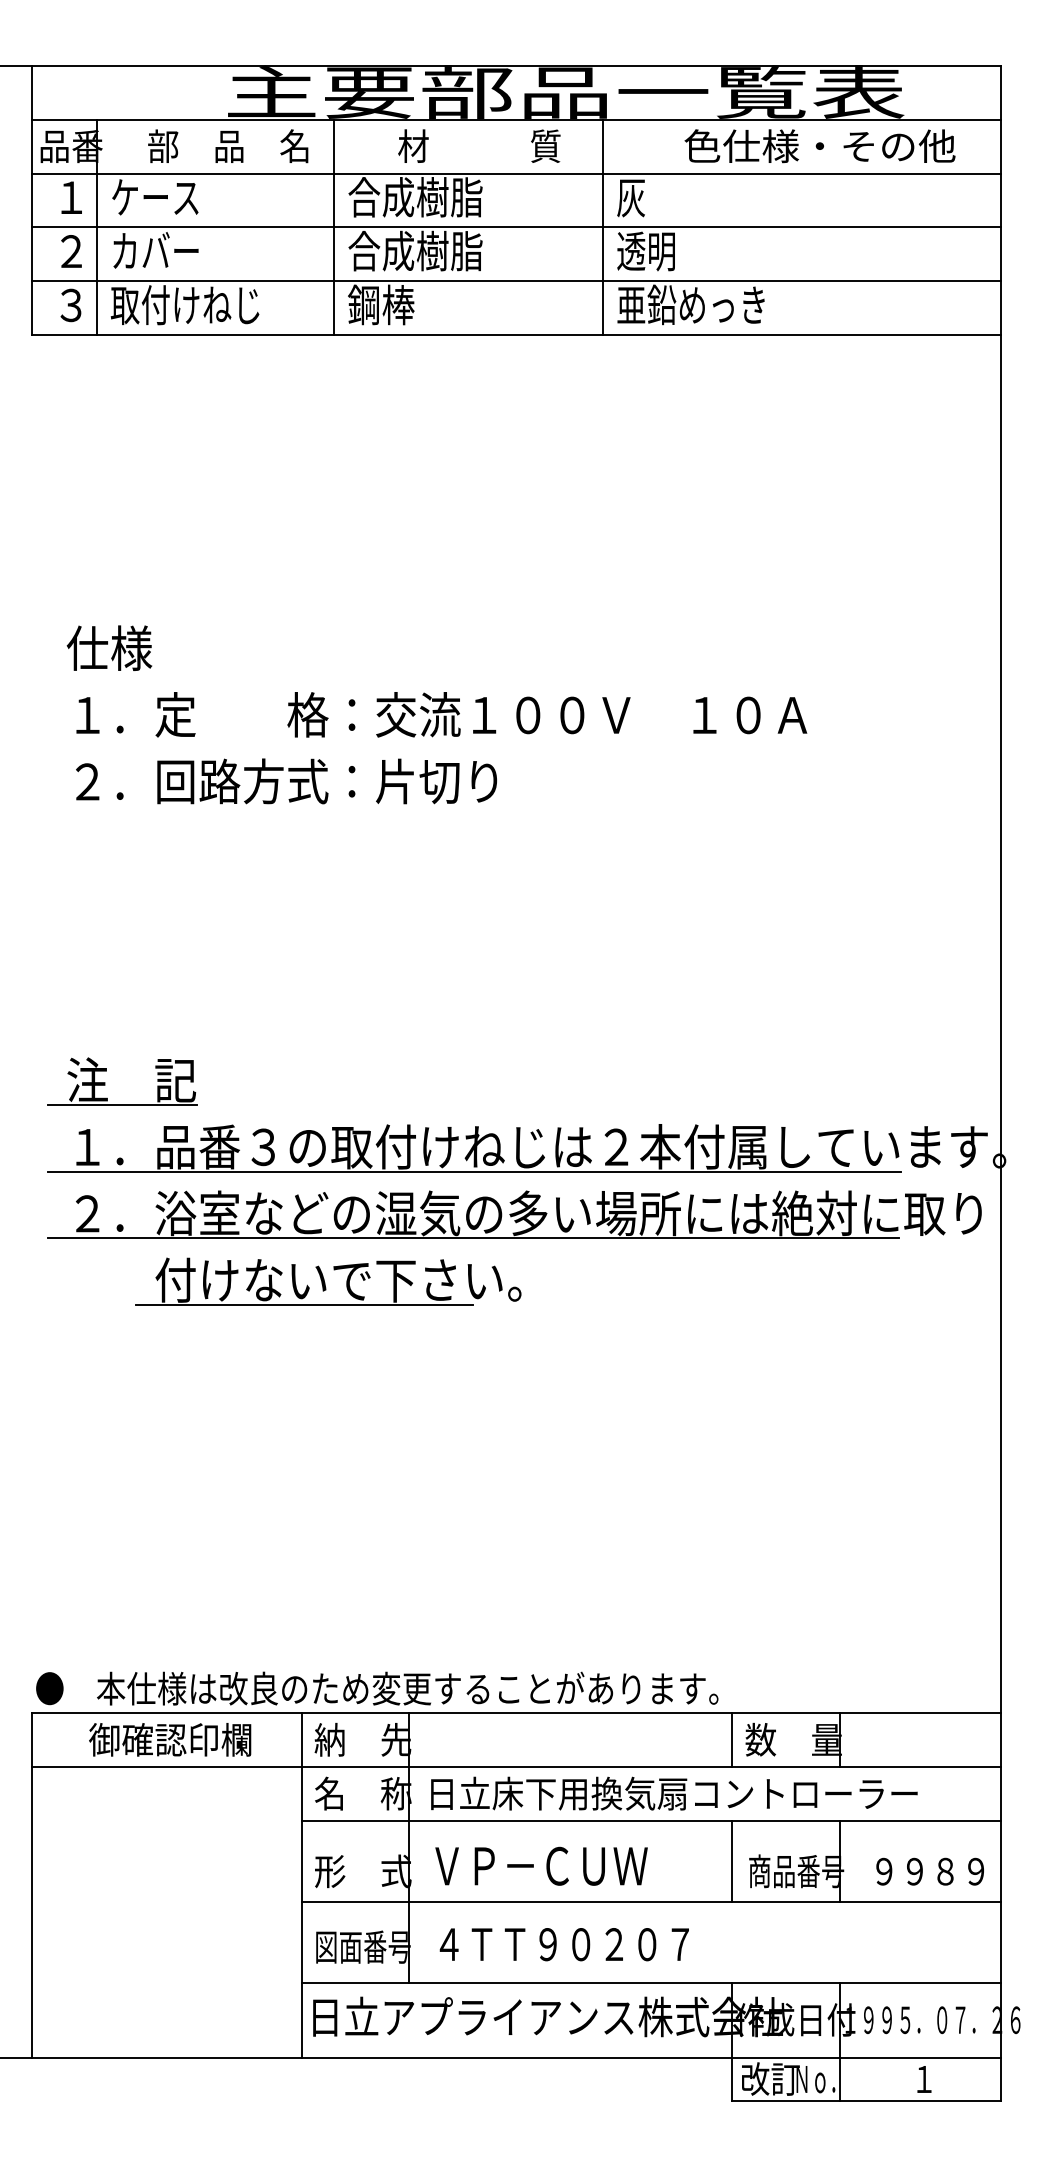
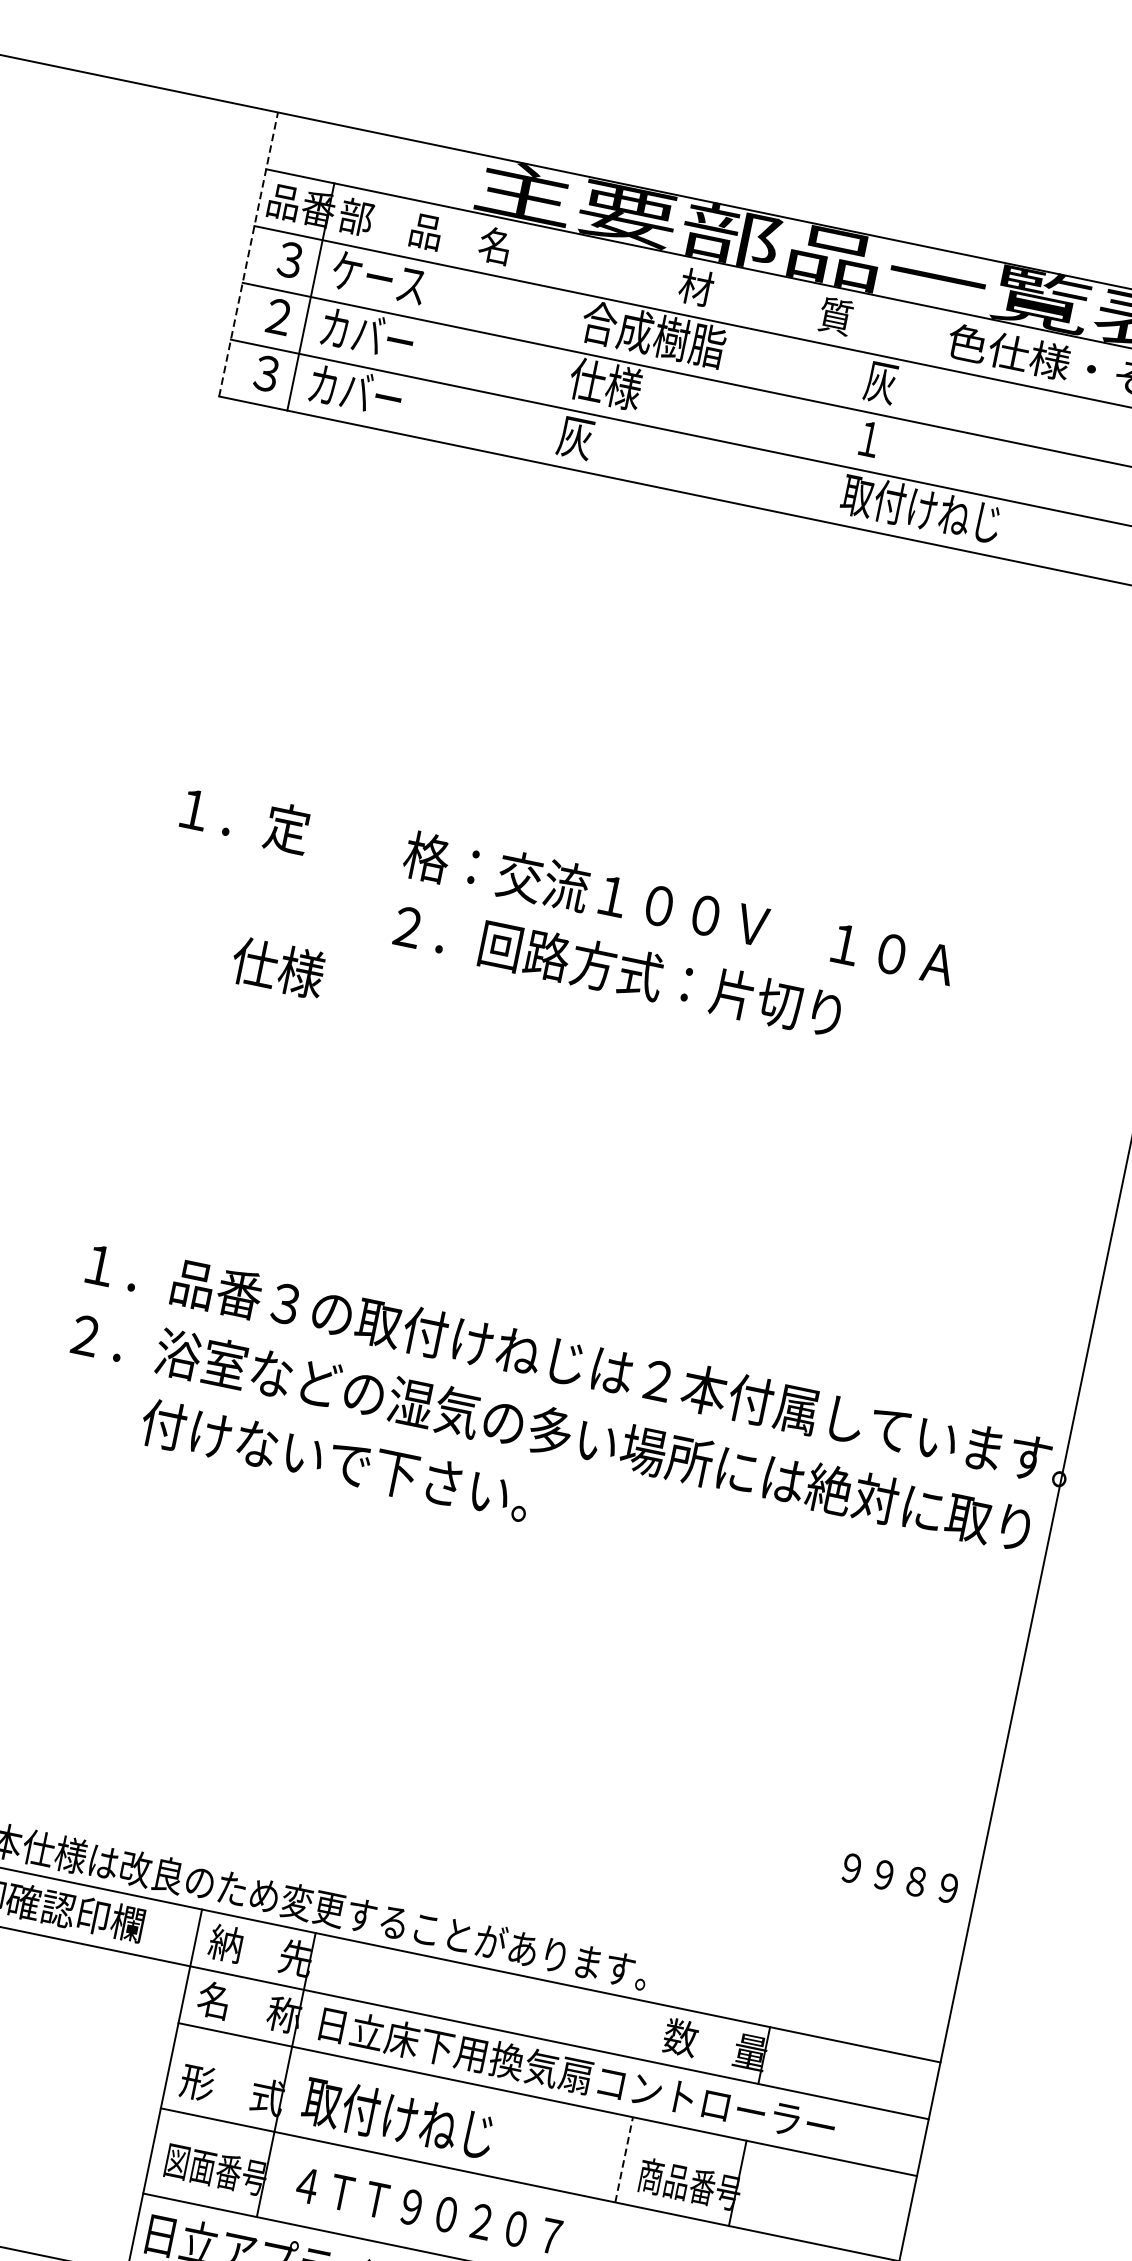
text: (479, 145) -> (766, 301), moved
text: (228, 146) -> (425, 231), moved
text: (70, 197) -> (289, 259), １ -> ３
line: (32, 200) -> (248, 254), solid -> dashed
line: (333, 227) -> (560, 348), removed
line: (603, 227) -> (845, 407), removed
text: (415, 250) -> (641, 390), 合成樹脂 -> 仕様
text: (645, 251) -> (884, 442), 透明 -> １
text: (381, 304) -> (594, 440), 鋼棒 -> 灰
text: (691, 304) -> (921, 508), 亜鉛めっき -> 取付けねじ
text: (184, 305) -> (386, 398), 取付けねじ -> カバー
text: (109, 647) -> (278, 967), moved
text: (286, 781) -> (617, 970), moved
part: (105, 1082) -> (133, 1201), removed
line: (473, 1171) -> (501, 1375), removed
line: (472, 1238) -> (486, 1445), removed
line: (303, 1304) -> (293, 1478), removed
line: (732, 1740) -> (650, 2032), removed
line: (732, 1860) -> (624, 2158), solid -> dashed
text: (538, 1865) -> (418, 2121), ＶＰ－ＣＵＷ -> 取付けねじ
text: (929, 1871) -> (899, 1878), moved

